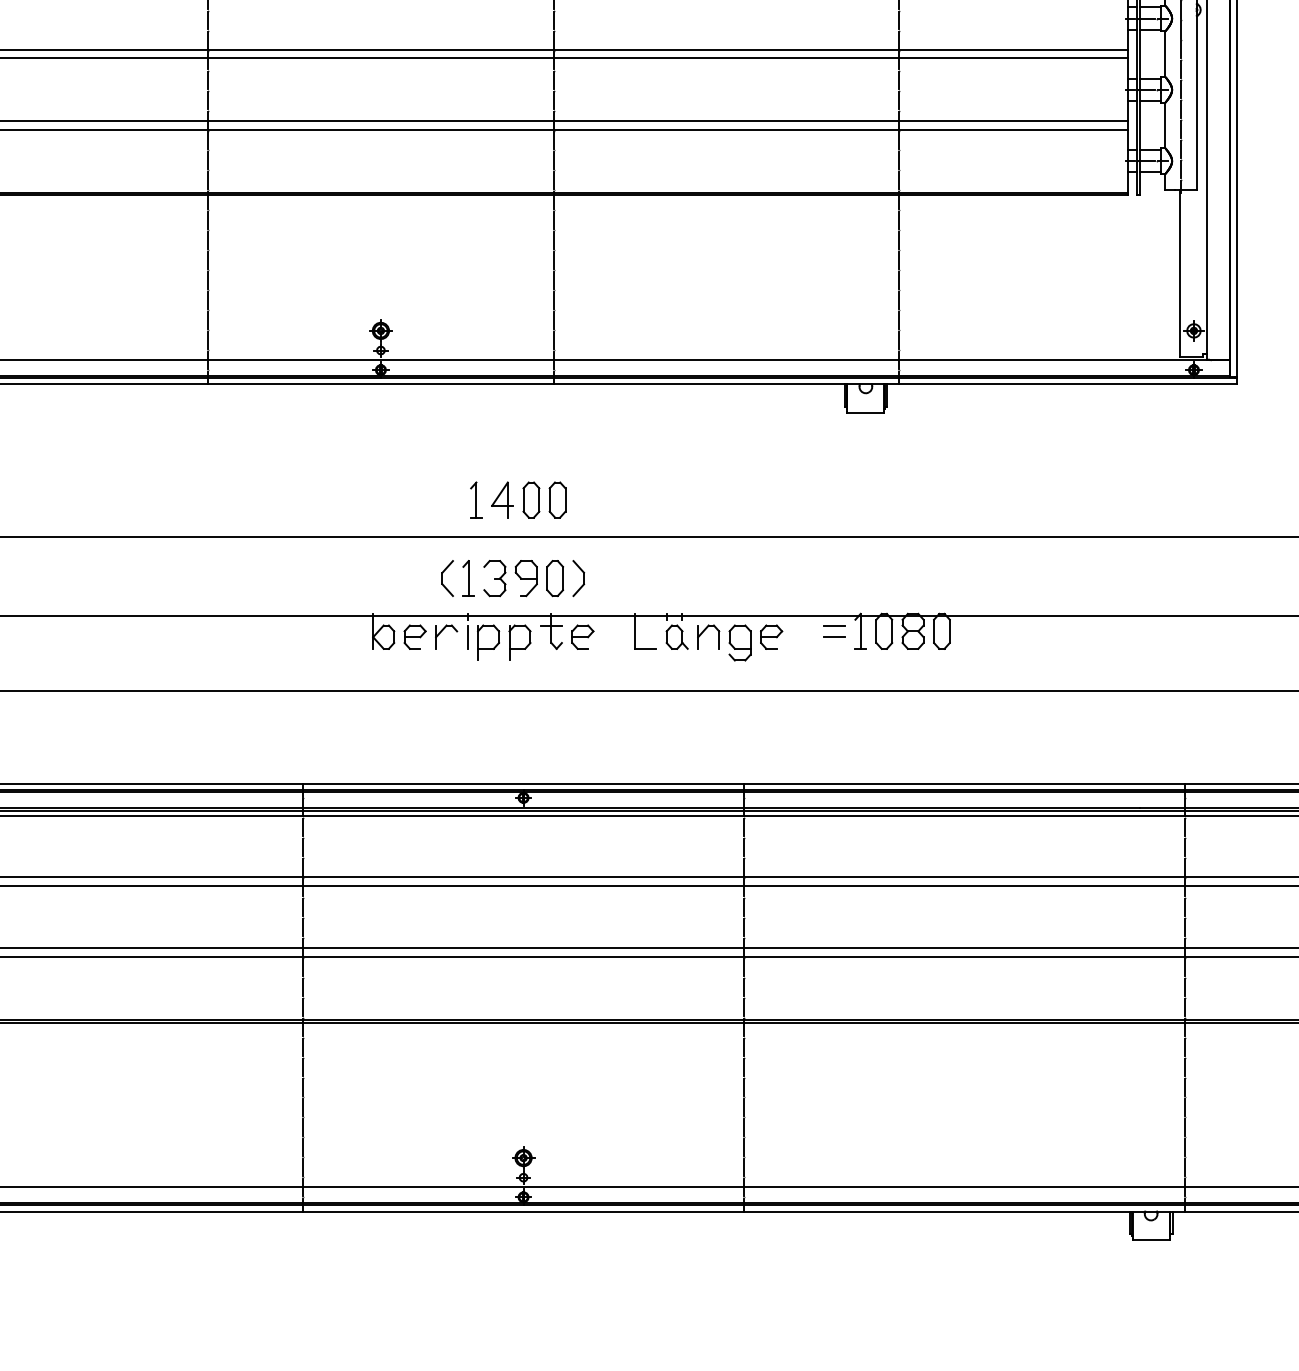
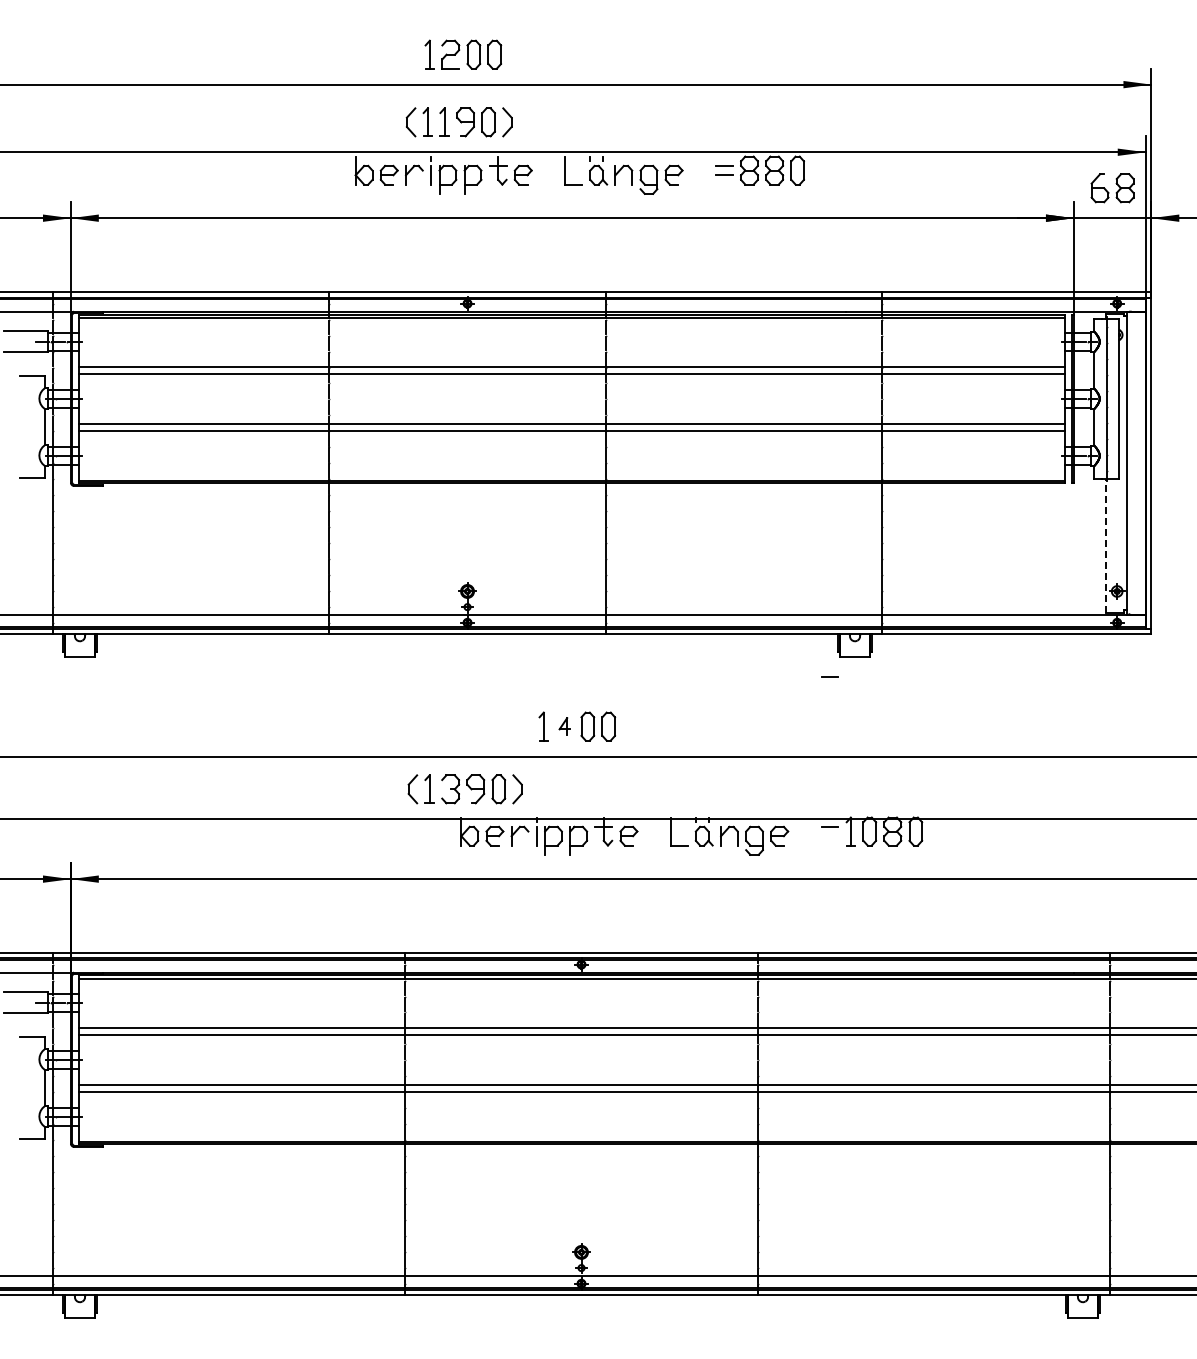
line: (1180, 273) -> (1106, 545), solid -> dashed
part: (502, 499) -> (564, 726), size x0.6
part: (512, 578) -> (464, 789), moved
line: (833, 636) -> (829, 676), moved

